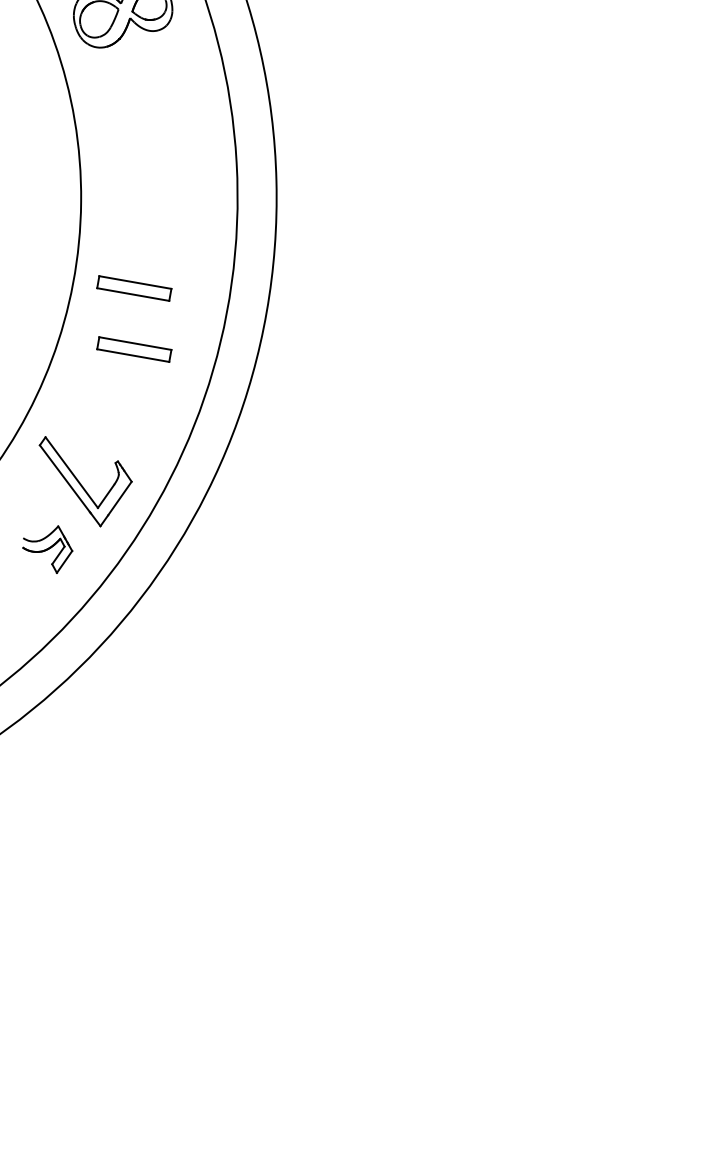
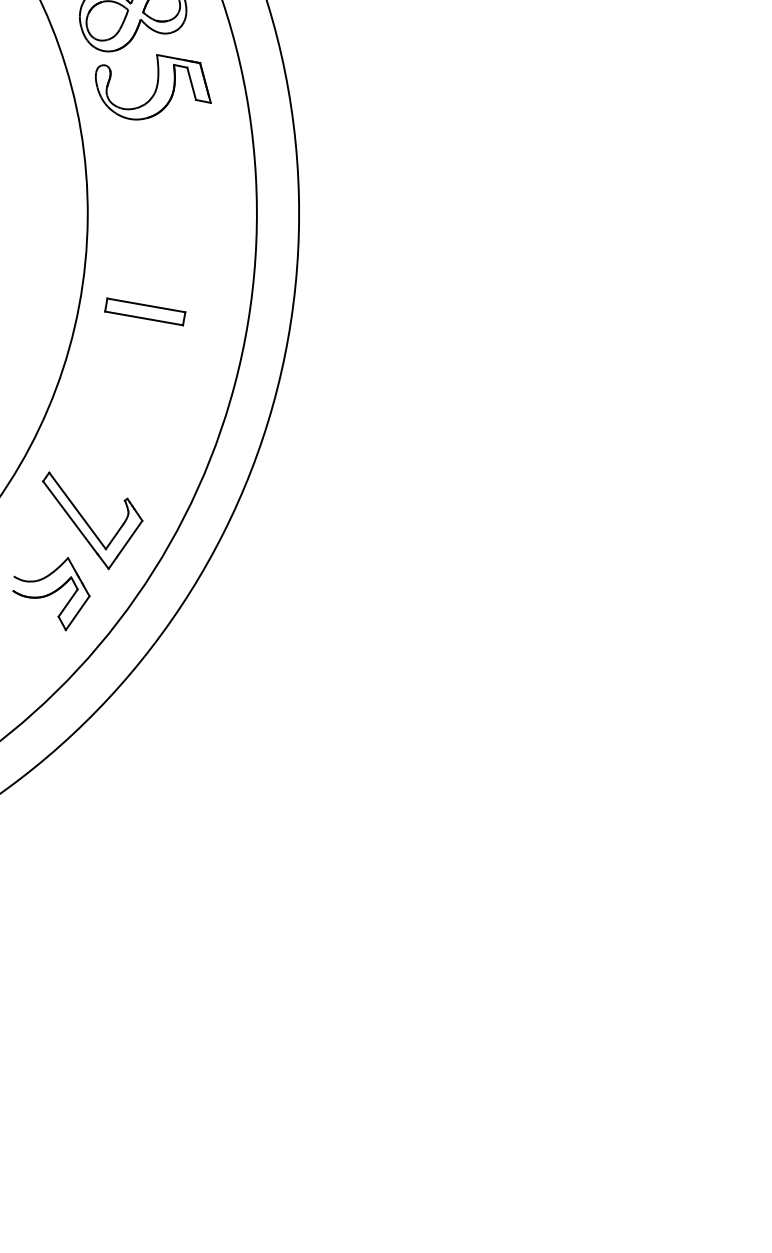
part: (141, 80) -> (153, 87), added
part: (134, 349) -> (145, 377), removed
part: (47, 549) -> (51, 594), size x1.43

